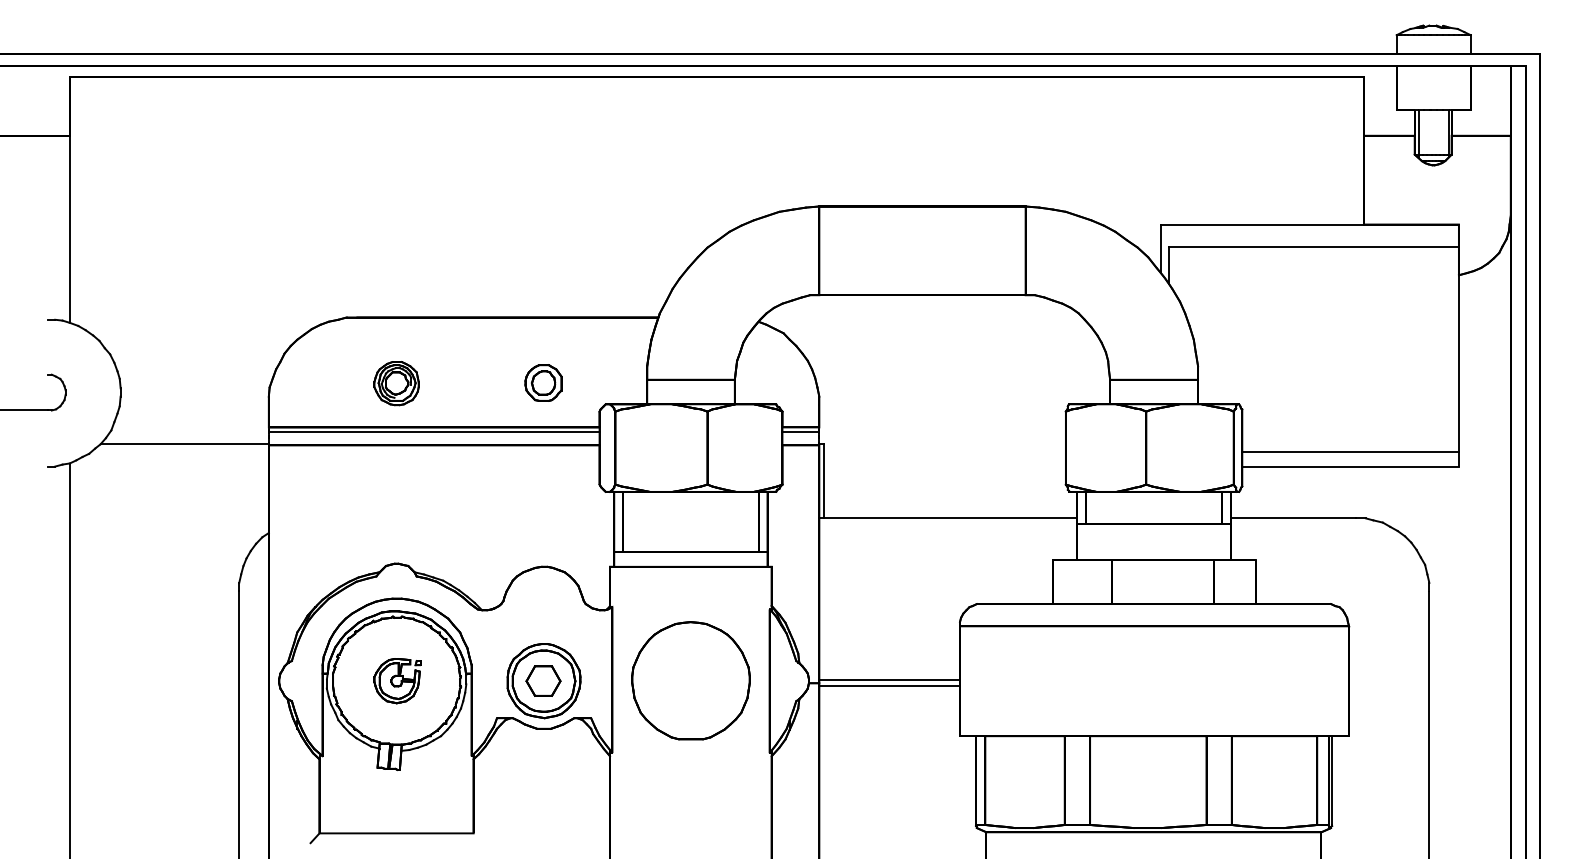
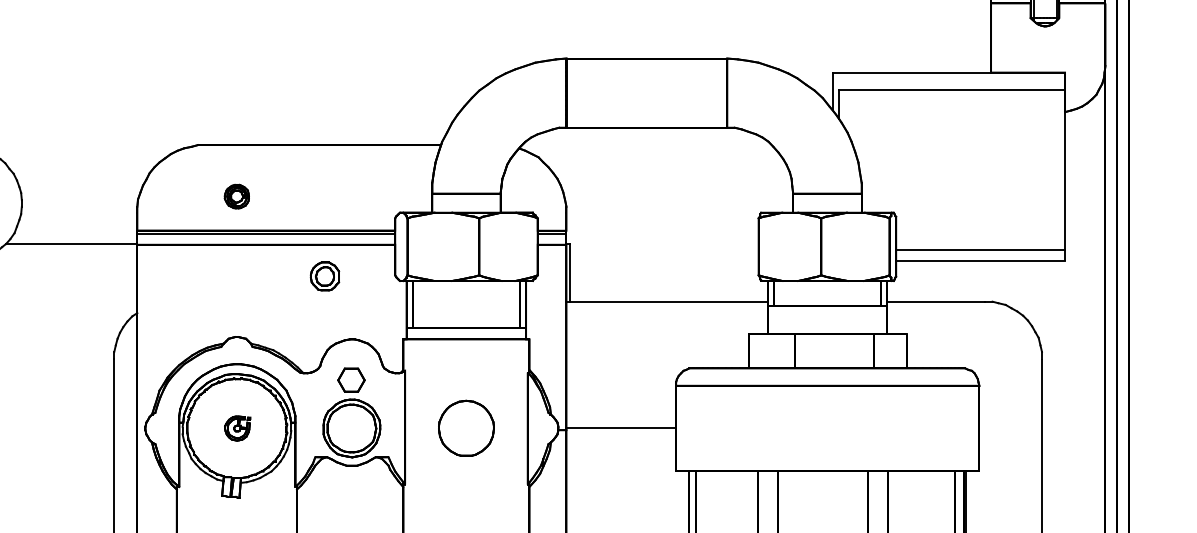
part: (543, 382) -> (324, 276), moved
part: (396, 383) -> (236, 196), size x0.7
part: (543, 680) -> (351, 379), moved
part: (690, 680) -> (466, 428), size x0.6
part: (397, 681) -> (237, 428), size x0.7
line: (889, 686) -> (621, 432), removed

